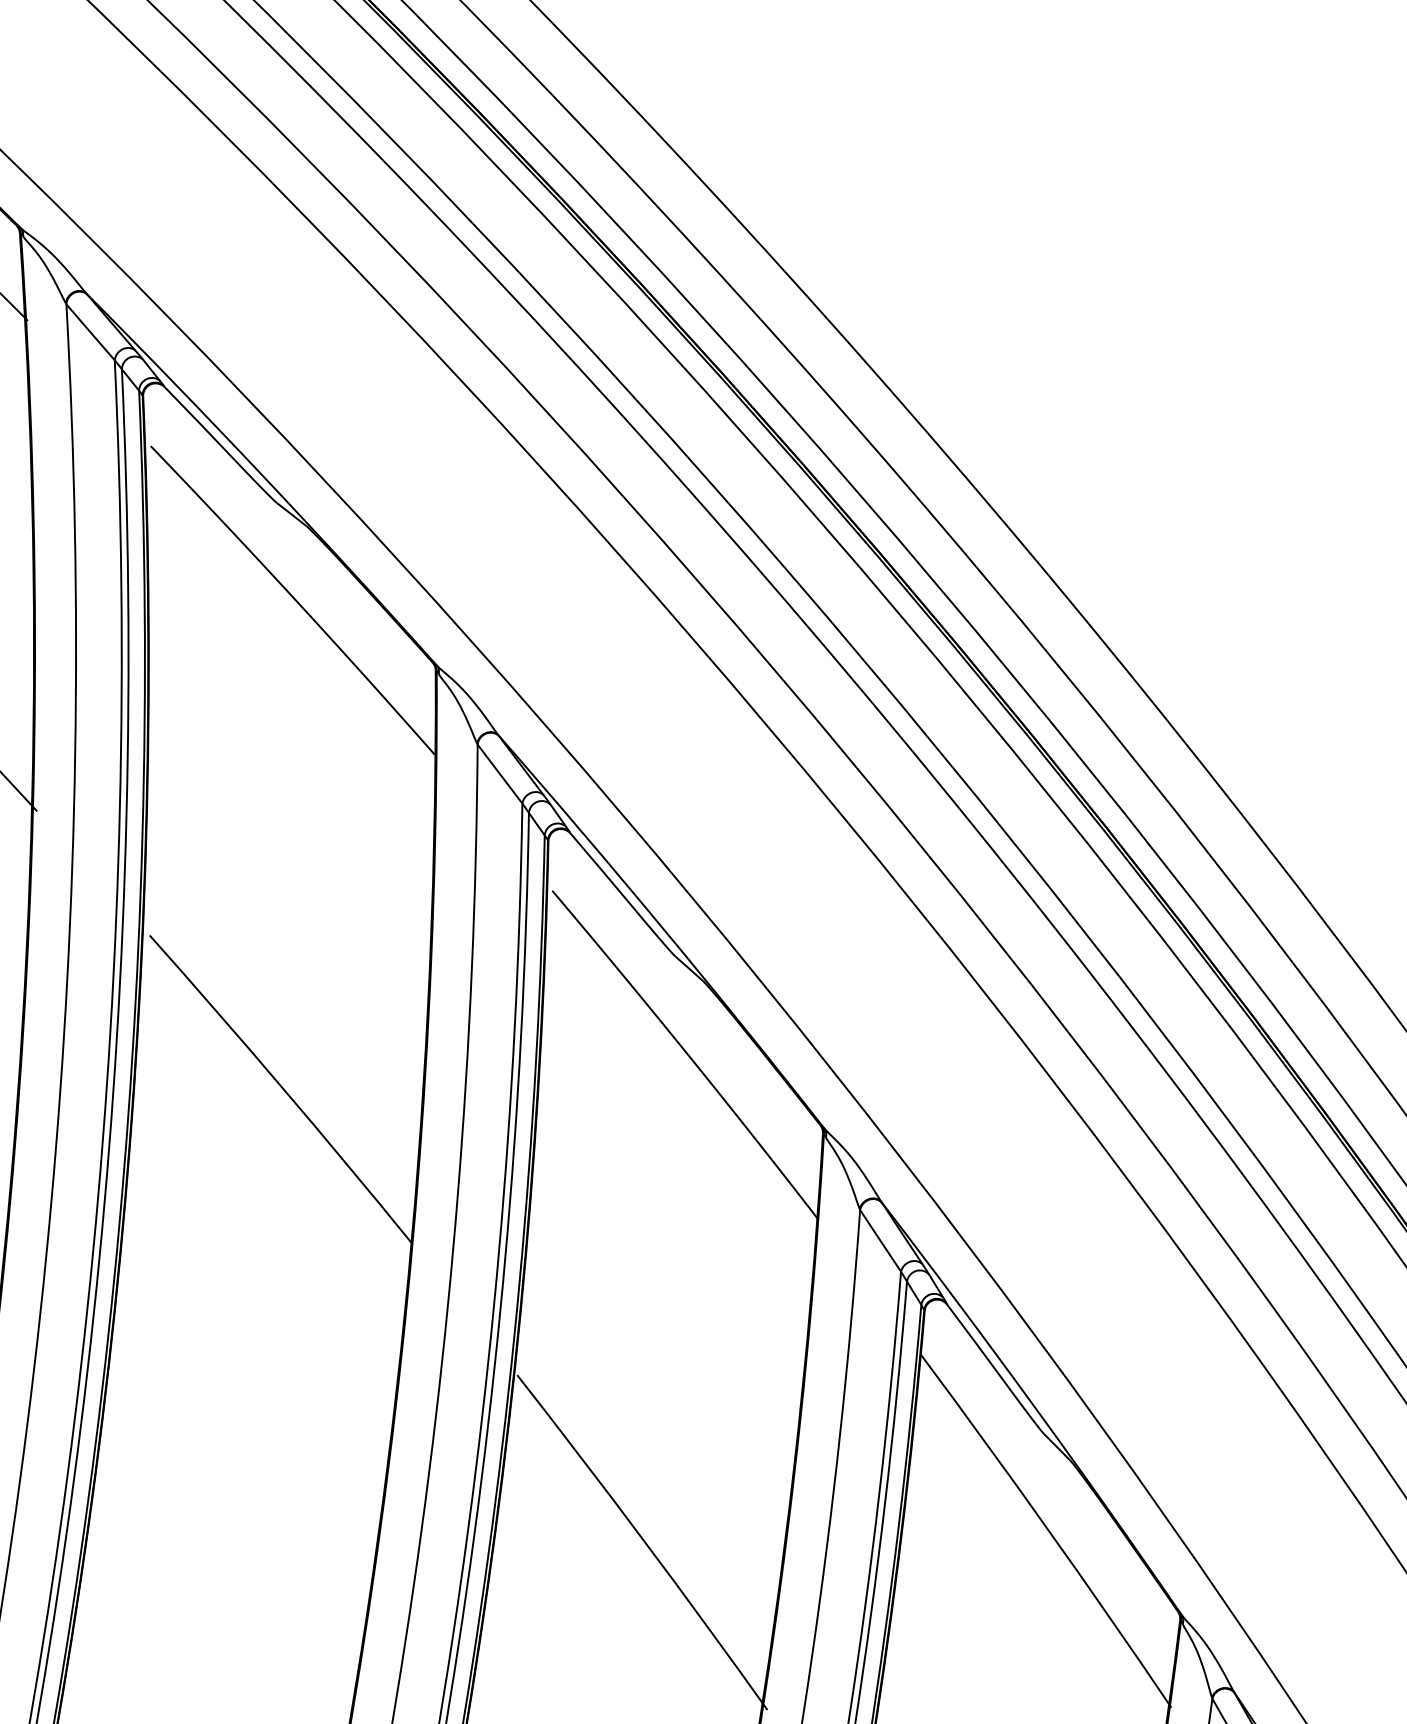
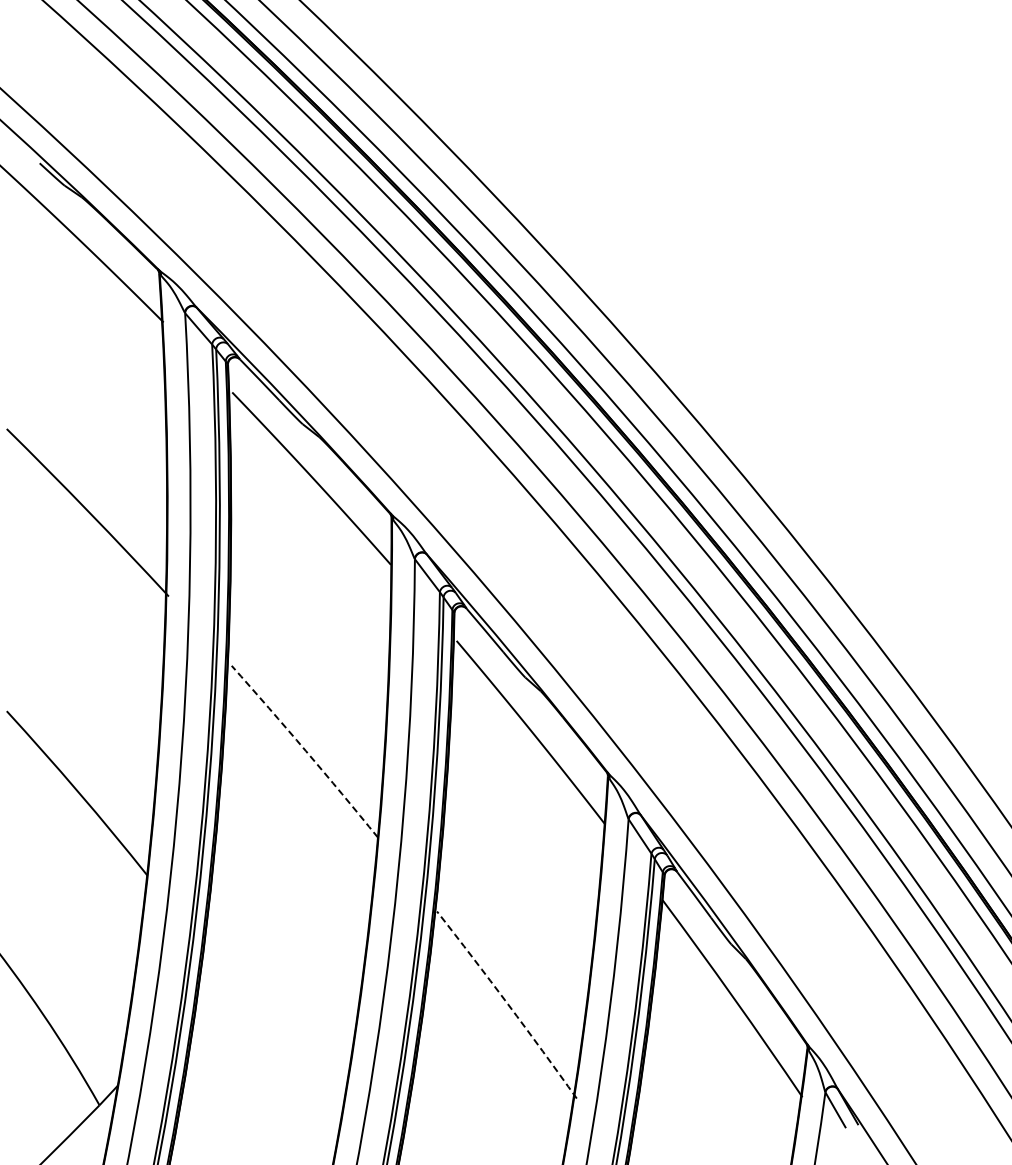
arc: (281, 1086) -> (305, 750), solid -> dashed
arc: (645, 1541) -> (508, 1004), solid -> dashed

